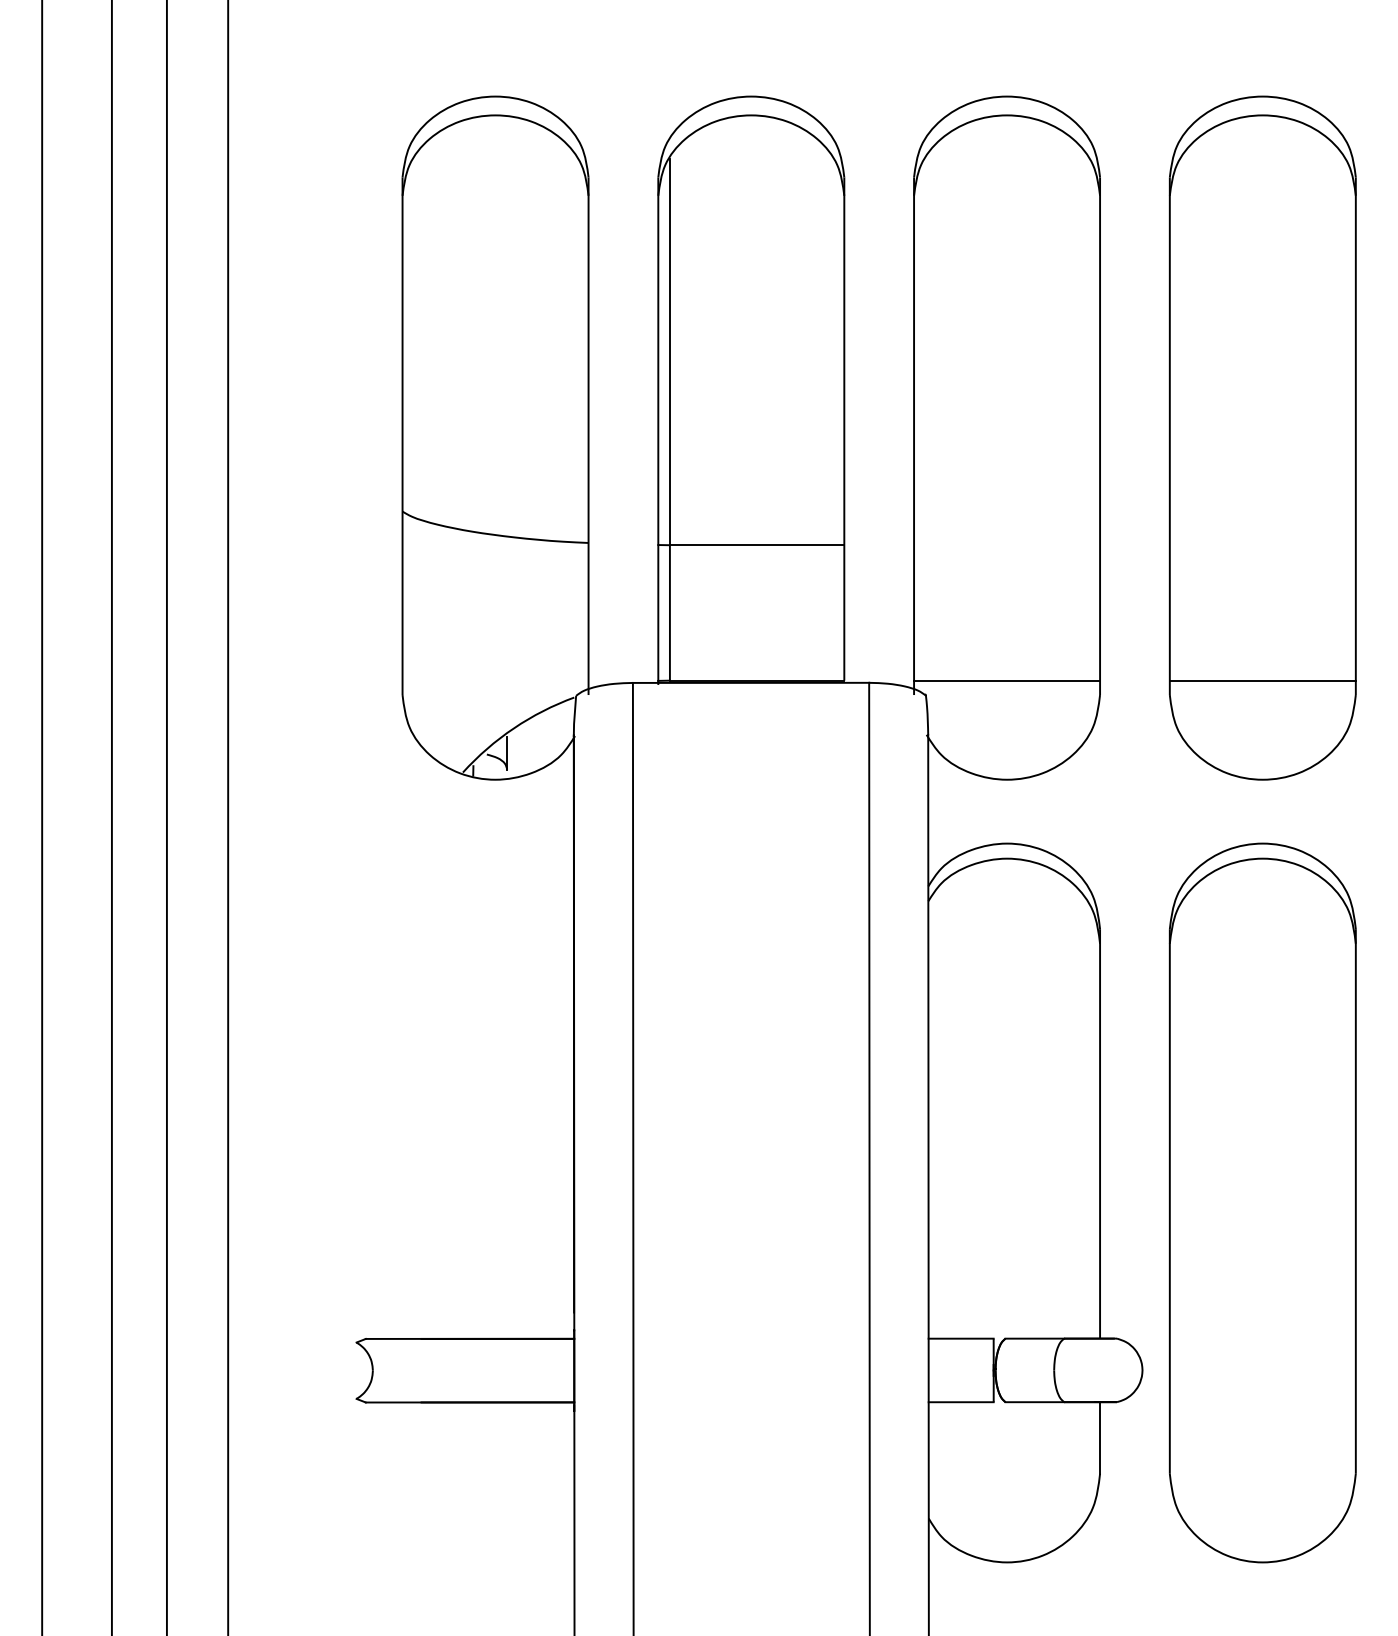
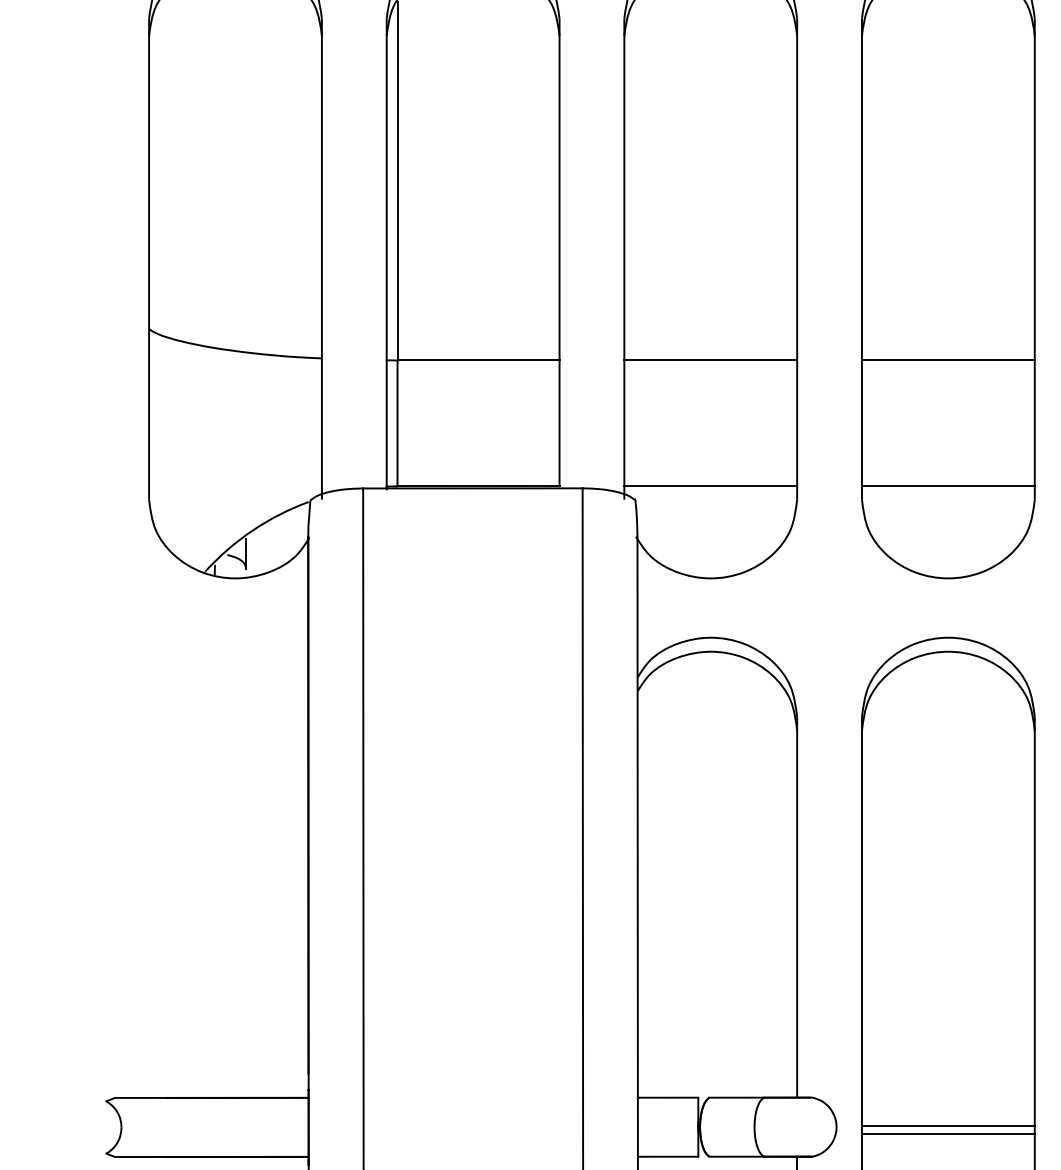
line: (1007, 545) -> (711, 360), added
line: (1262, 545) -> (948, 360), added
line: (1262, 1369) -> (948, 1126), added
line: (1262, 1378) -> (948, 1134), added

